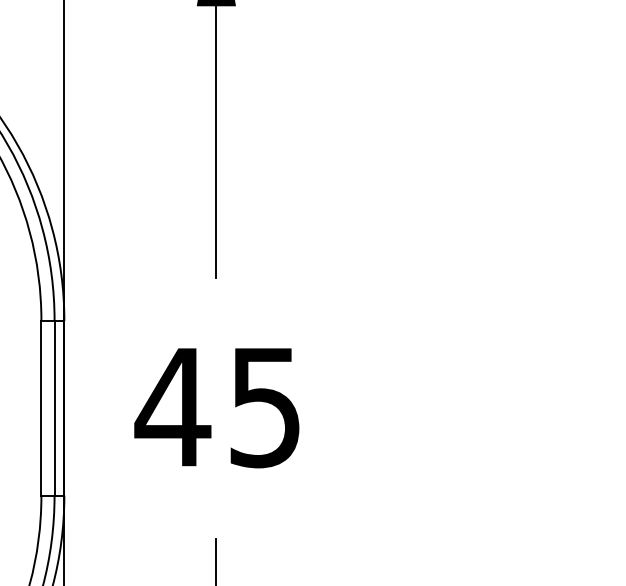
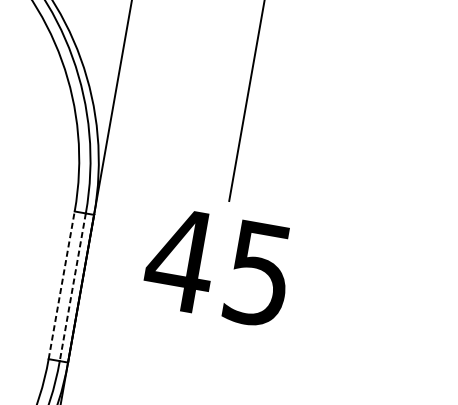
line: (41, 407) -> (61, 284), solid -> dashed
line: (54, 408) -> (72, 287), solid -> dashed
text: (216, 408) -> (217, 267), moved

